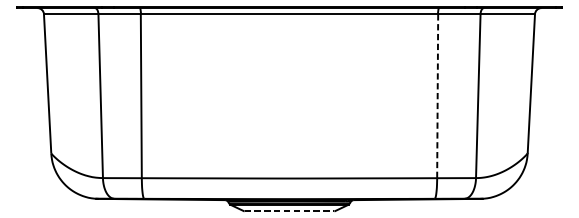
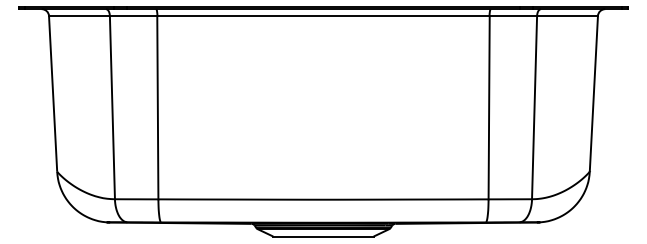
line: (437, 96) -> (489, 107), dashed -> solid
line: (289, 211) -> (323, 236), dashed -> solid

